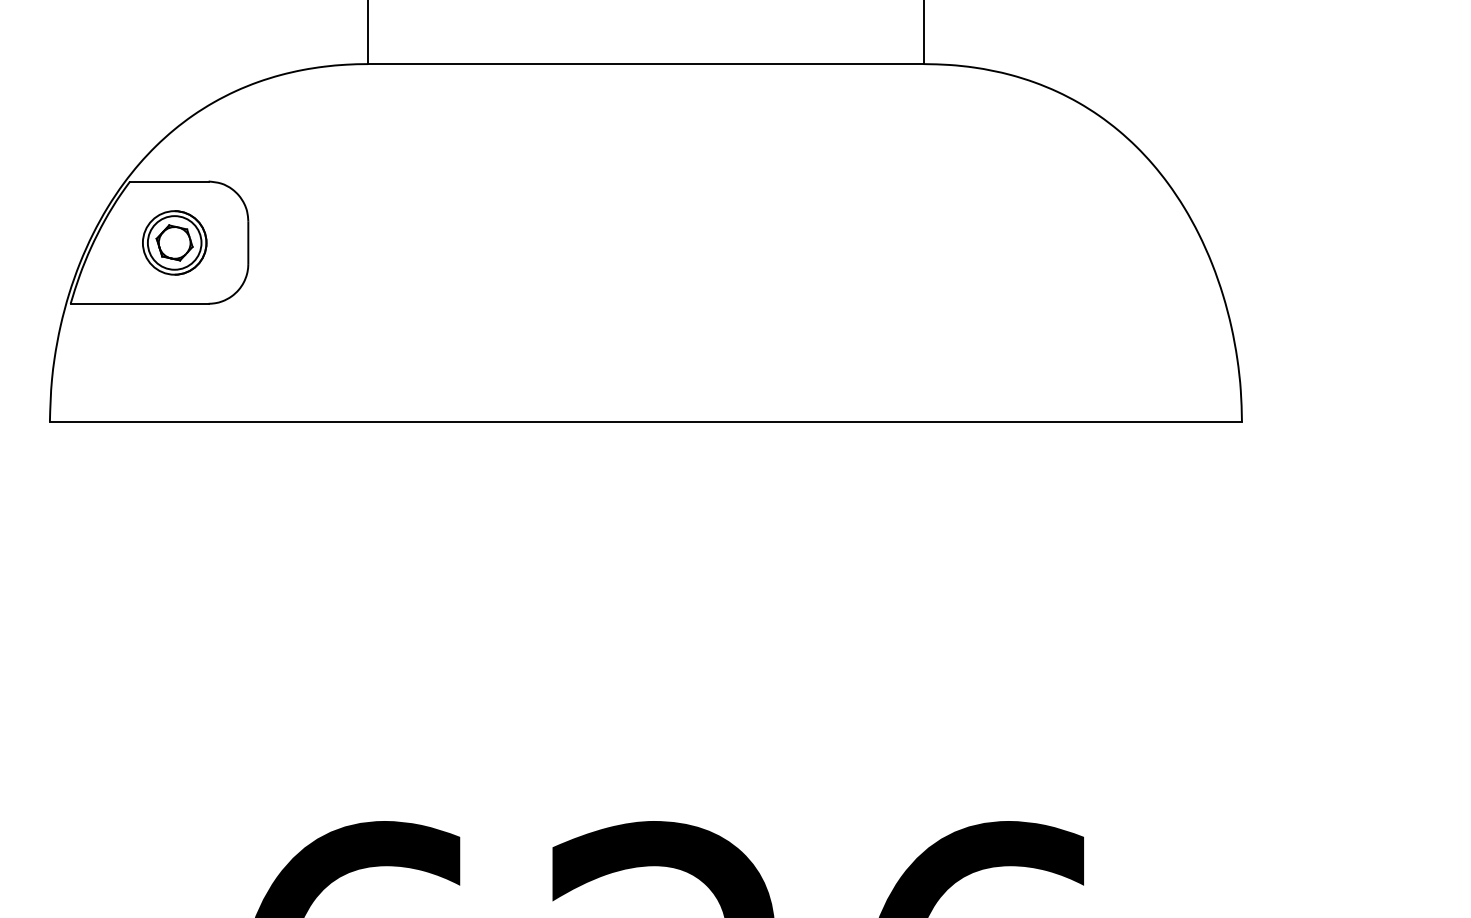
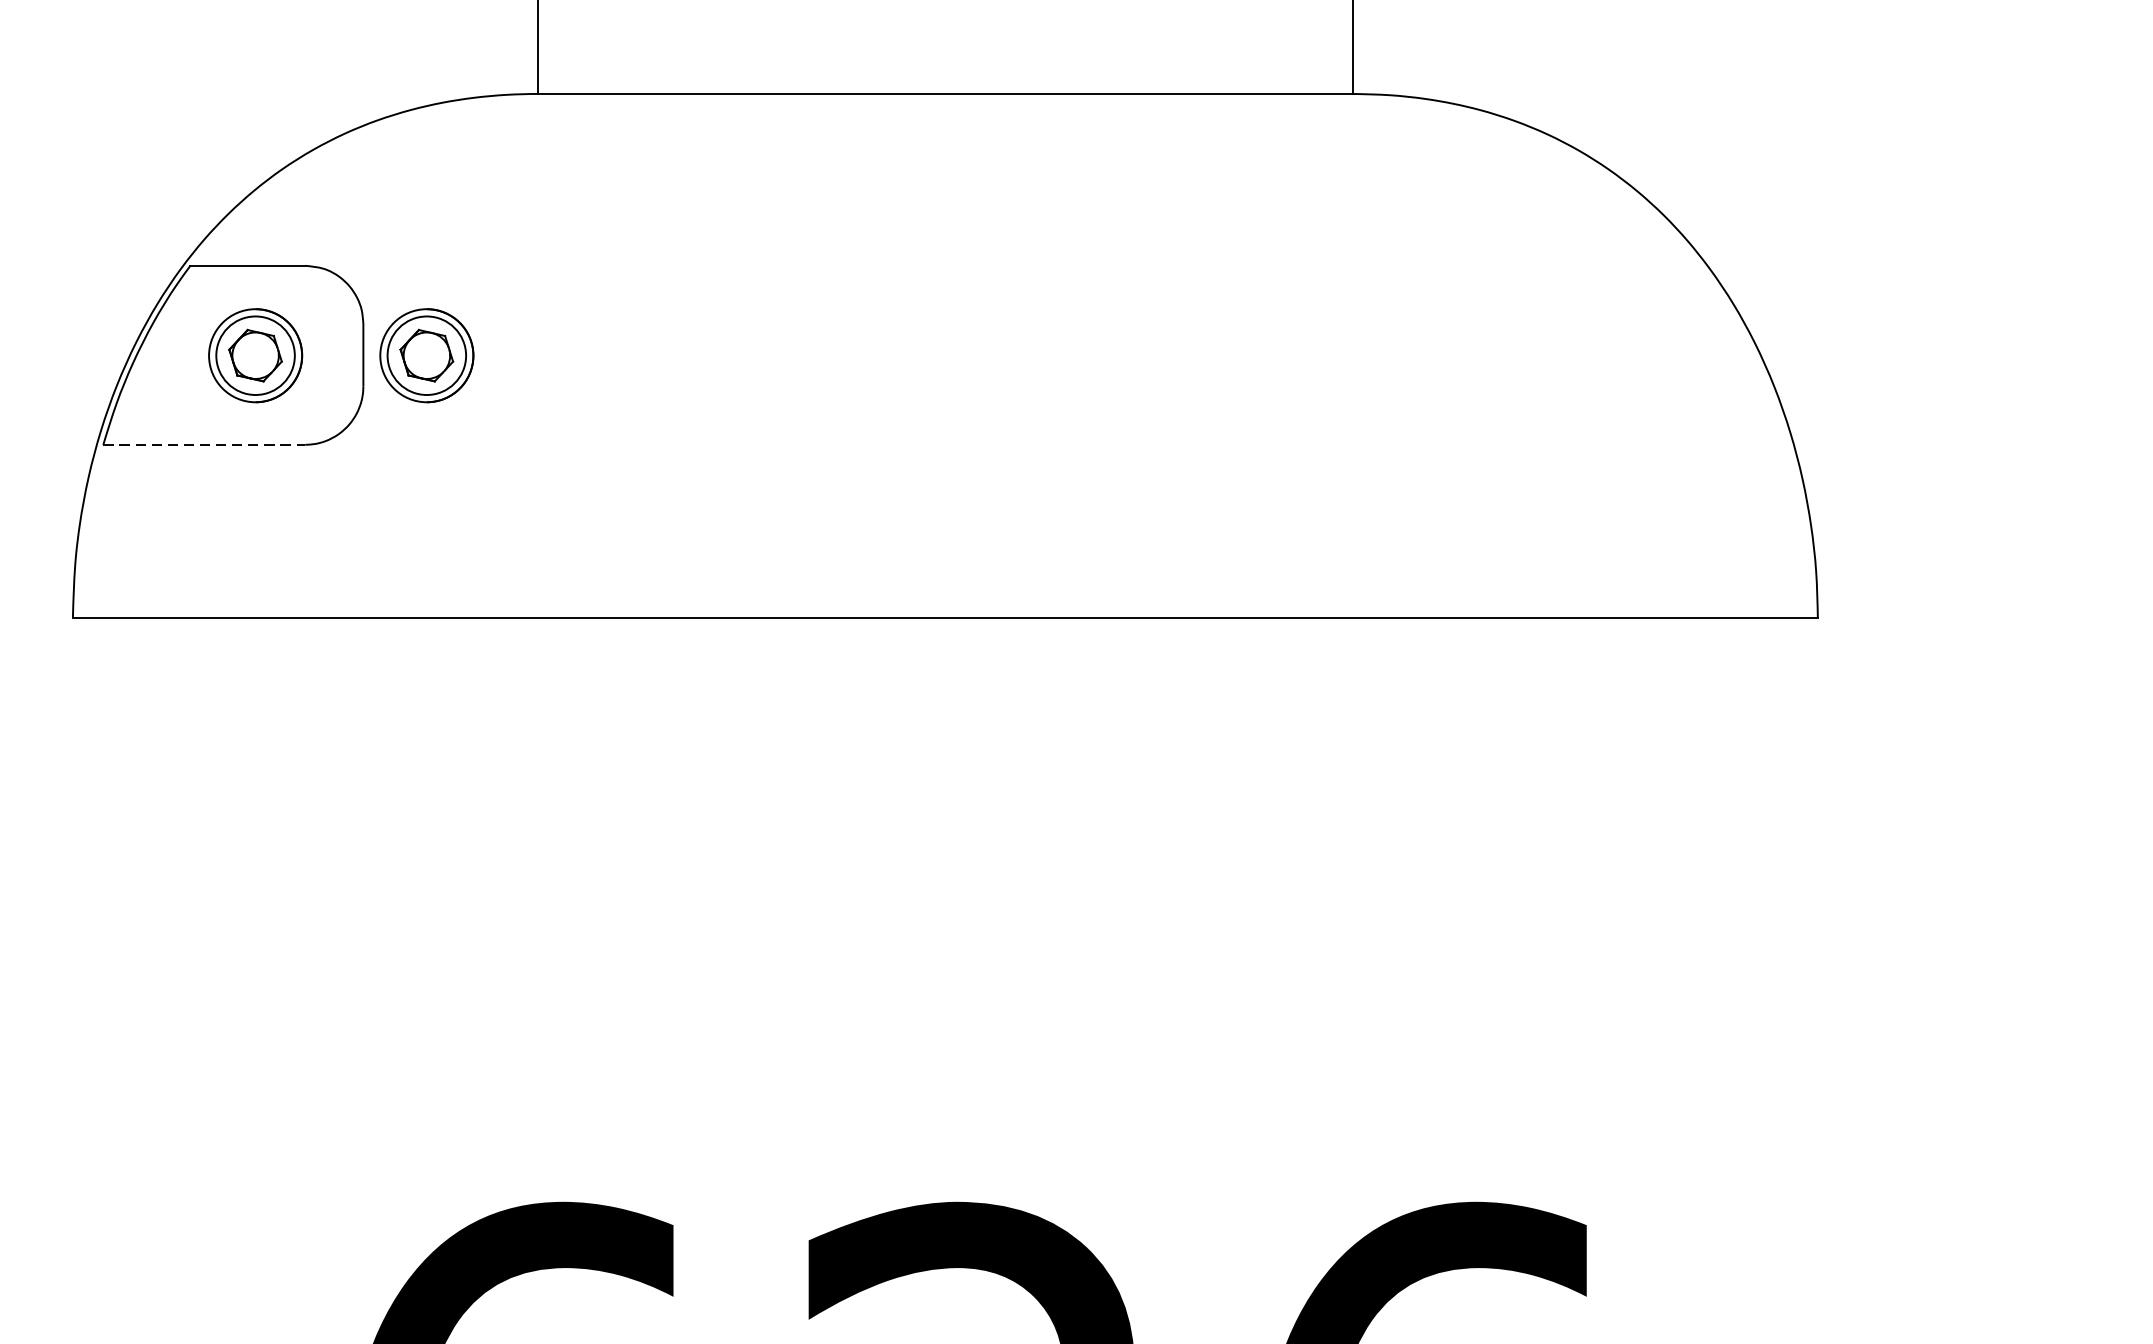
part: (291, 242) -> (426, 355), added
line: (139, 303) -> (204, 444), solid -> dashed

